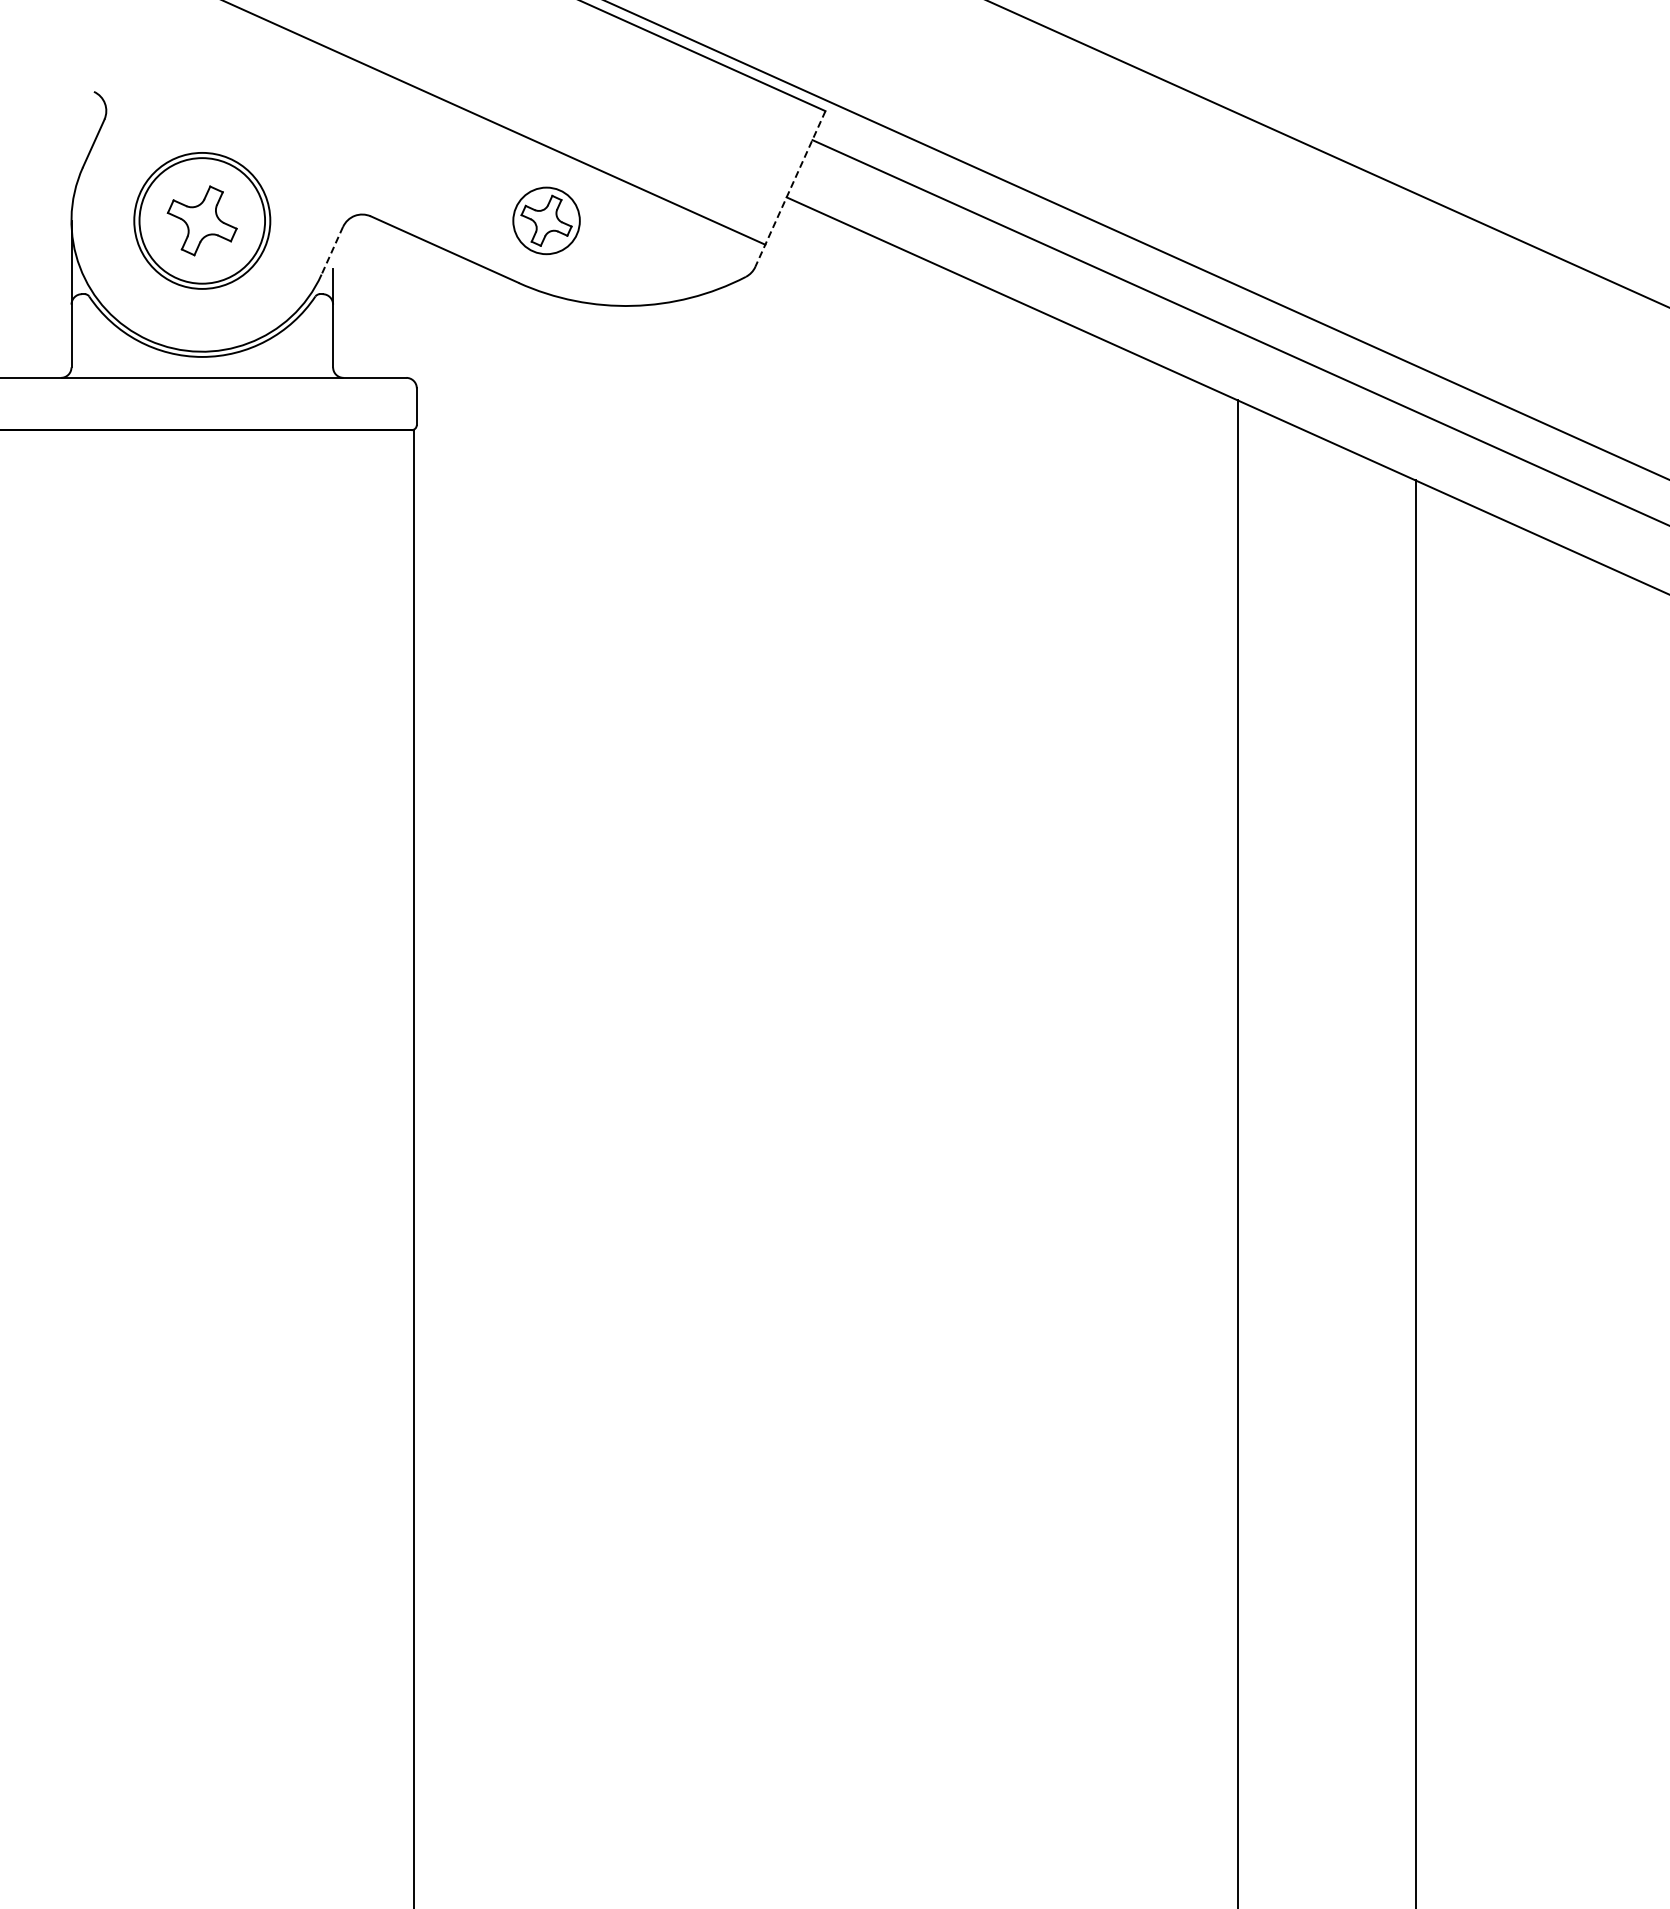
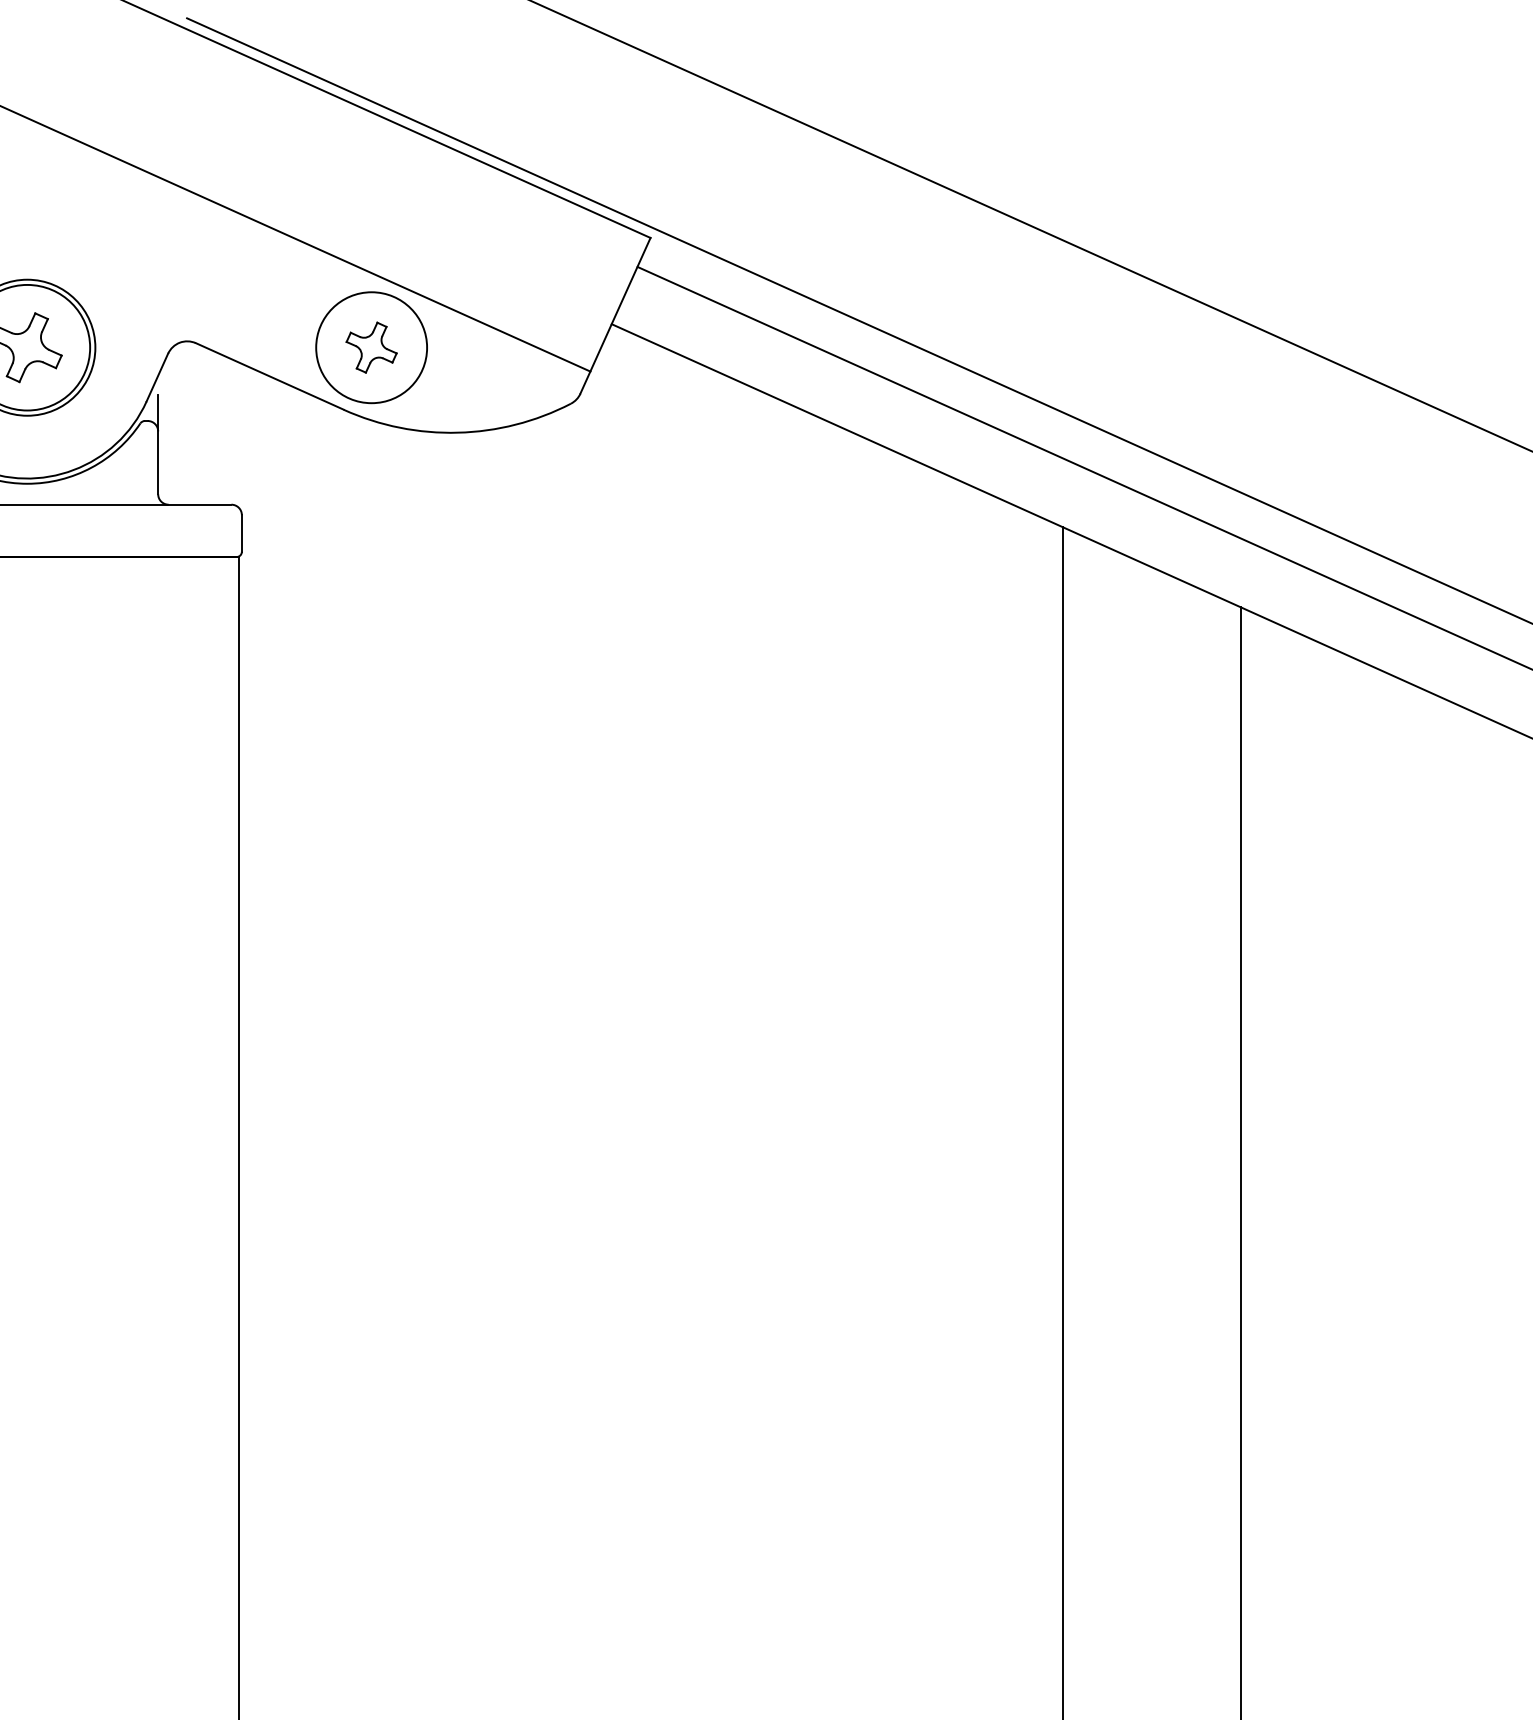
line: (790, 189) -> (615, 316), dashed -> solid
circle: (546, 220) -> (371, 347), size x1.67
line: (332, 251) -> (157, 378), dashed -> solid

